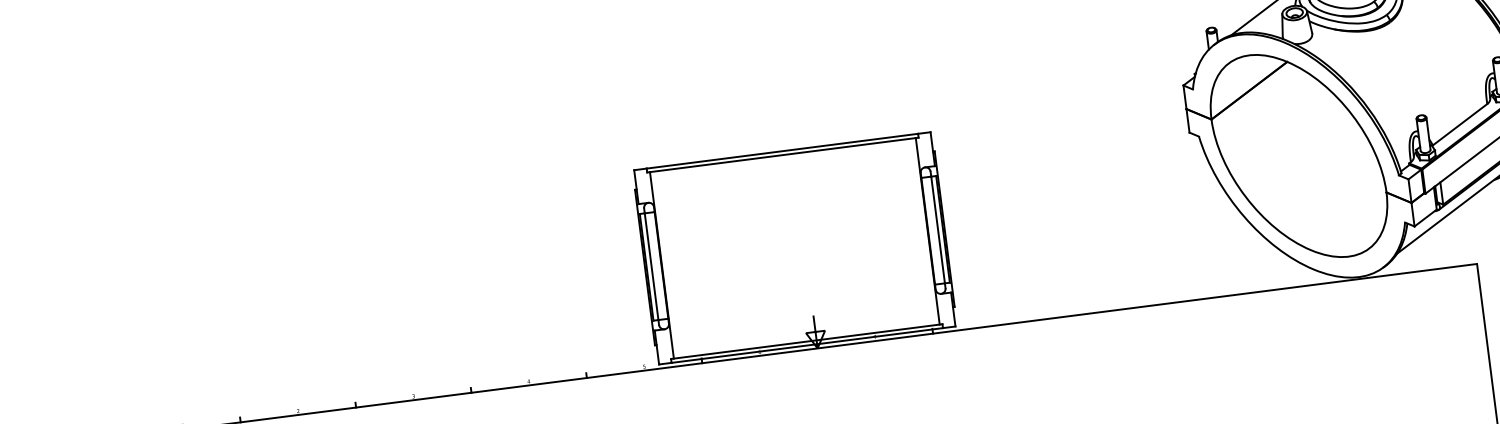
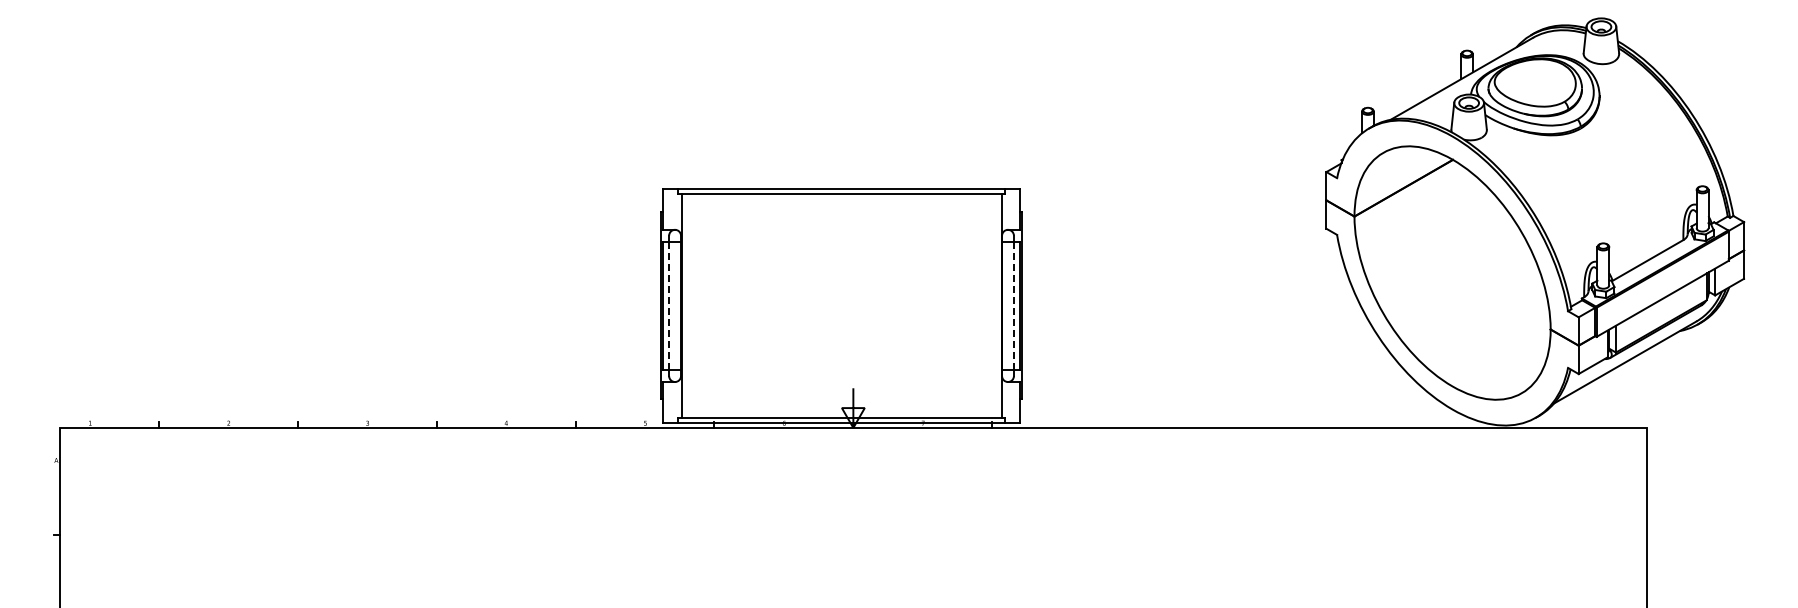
line: (937, 230) -> (1013, 306), solid -> dashed
line: (651, 266) -> (669, 305), solid -> dashed

